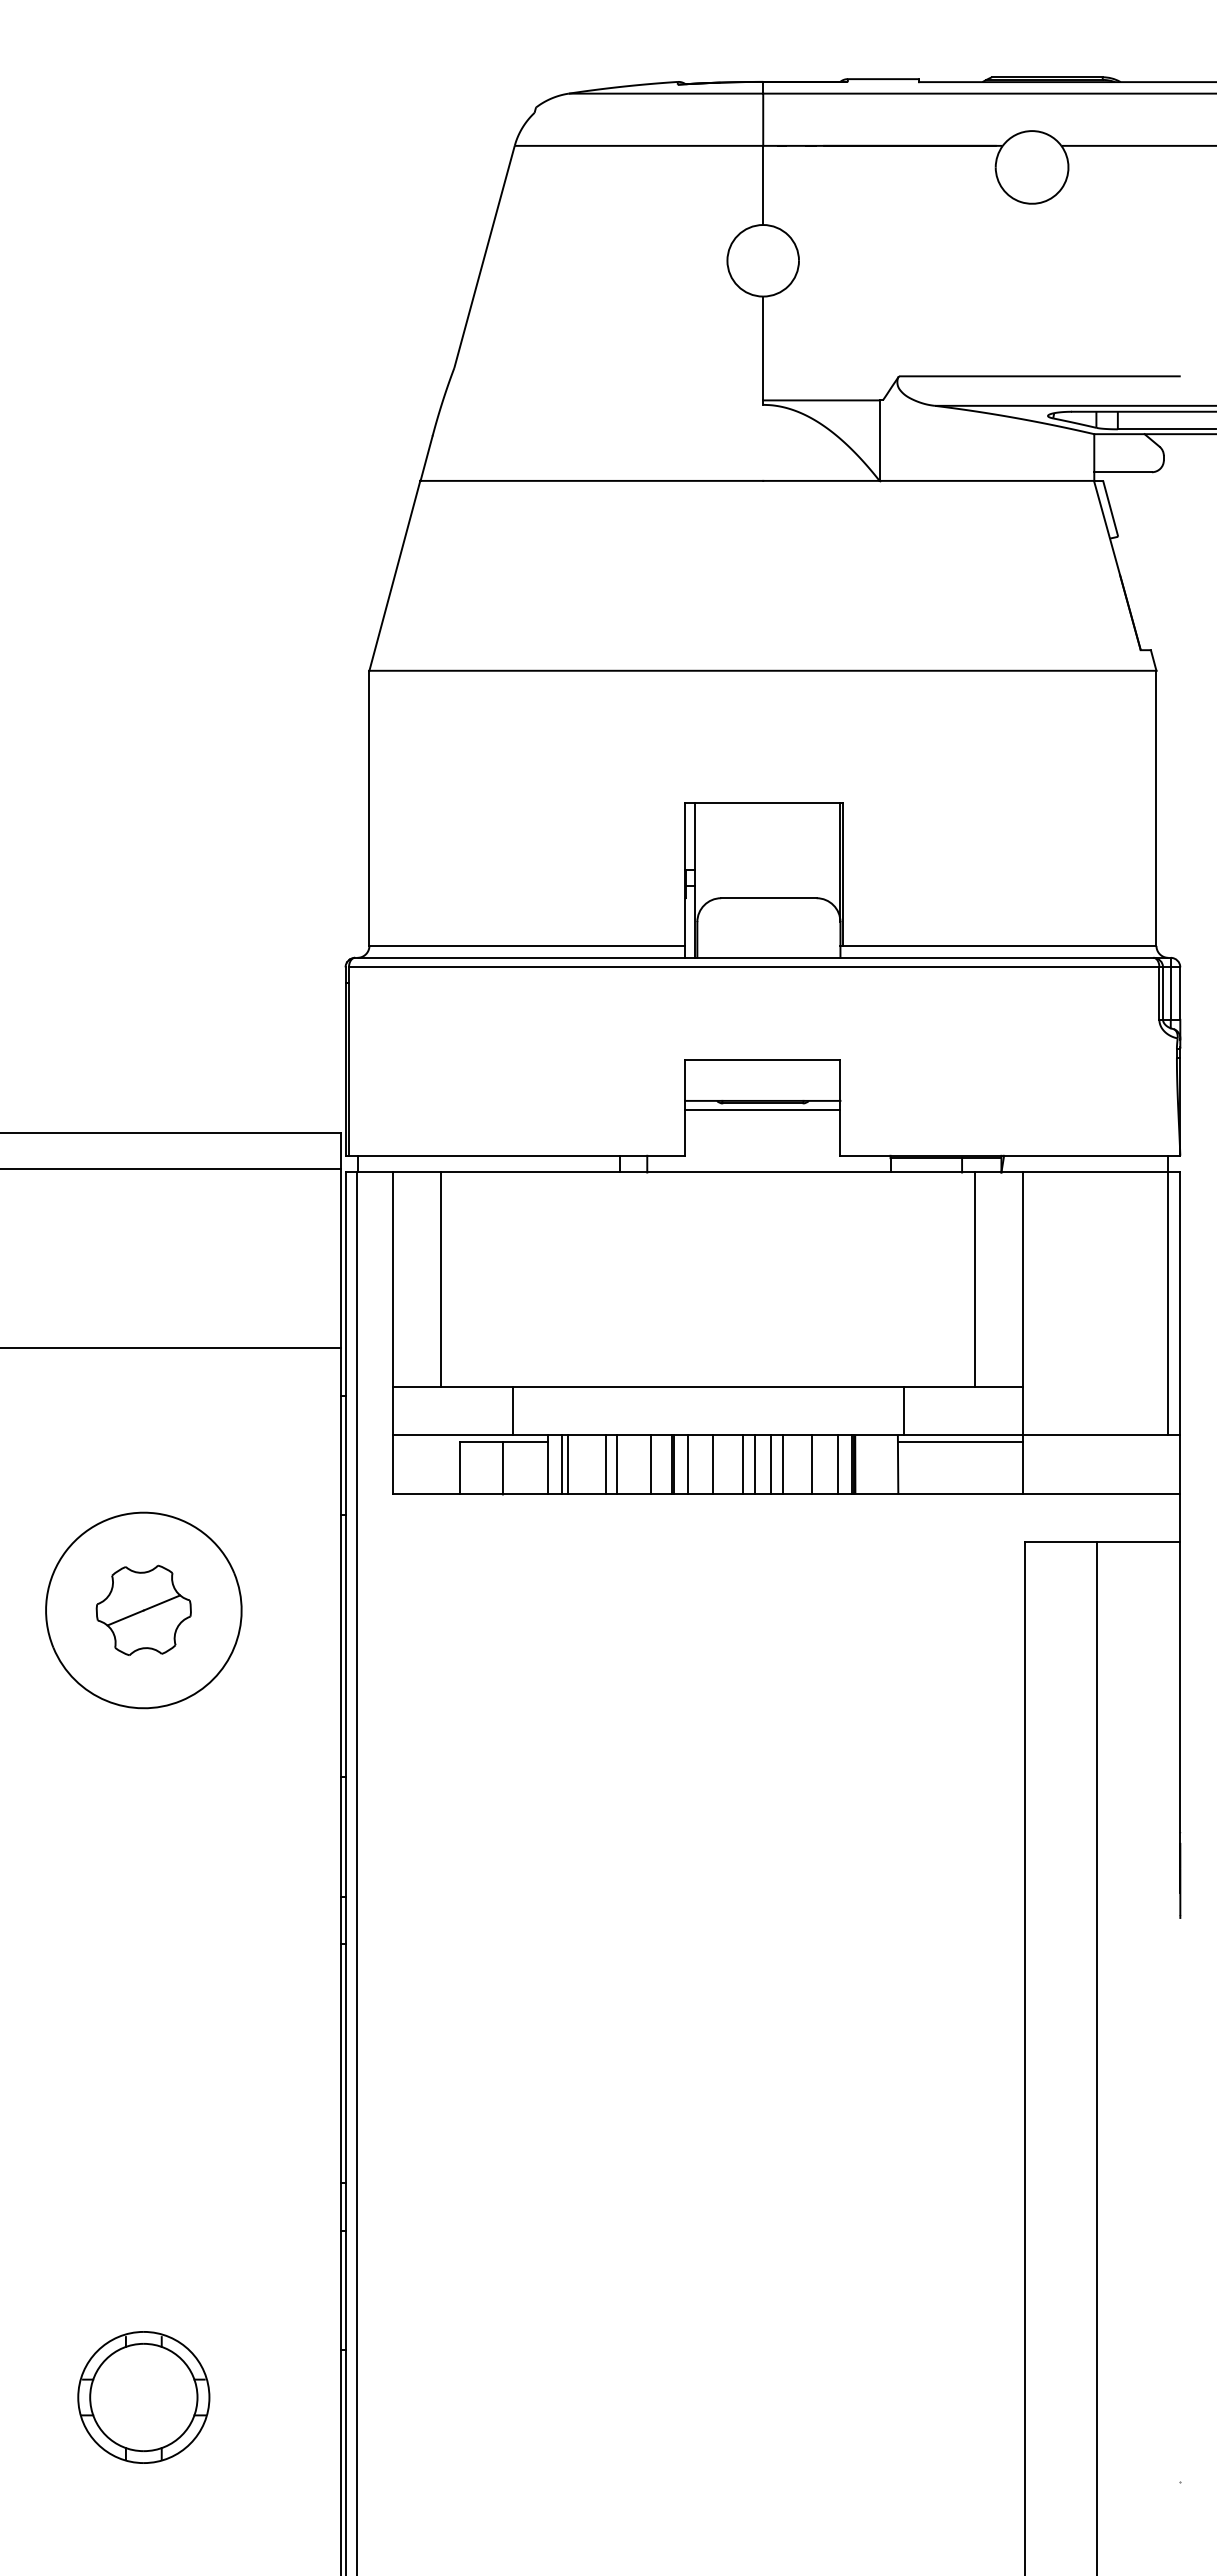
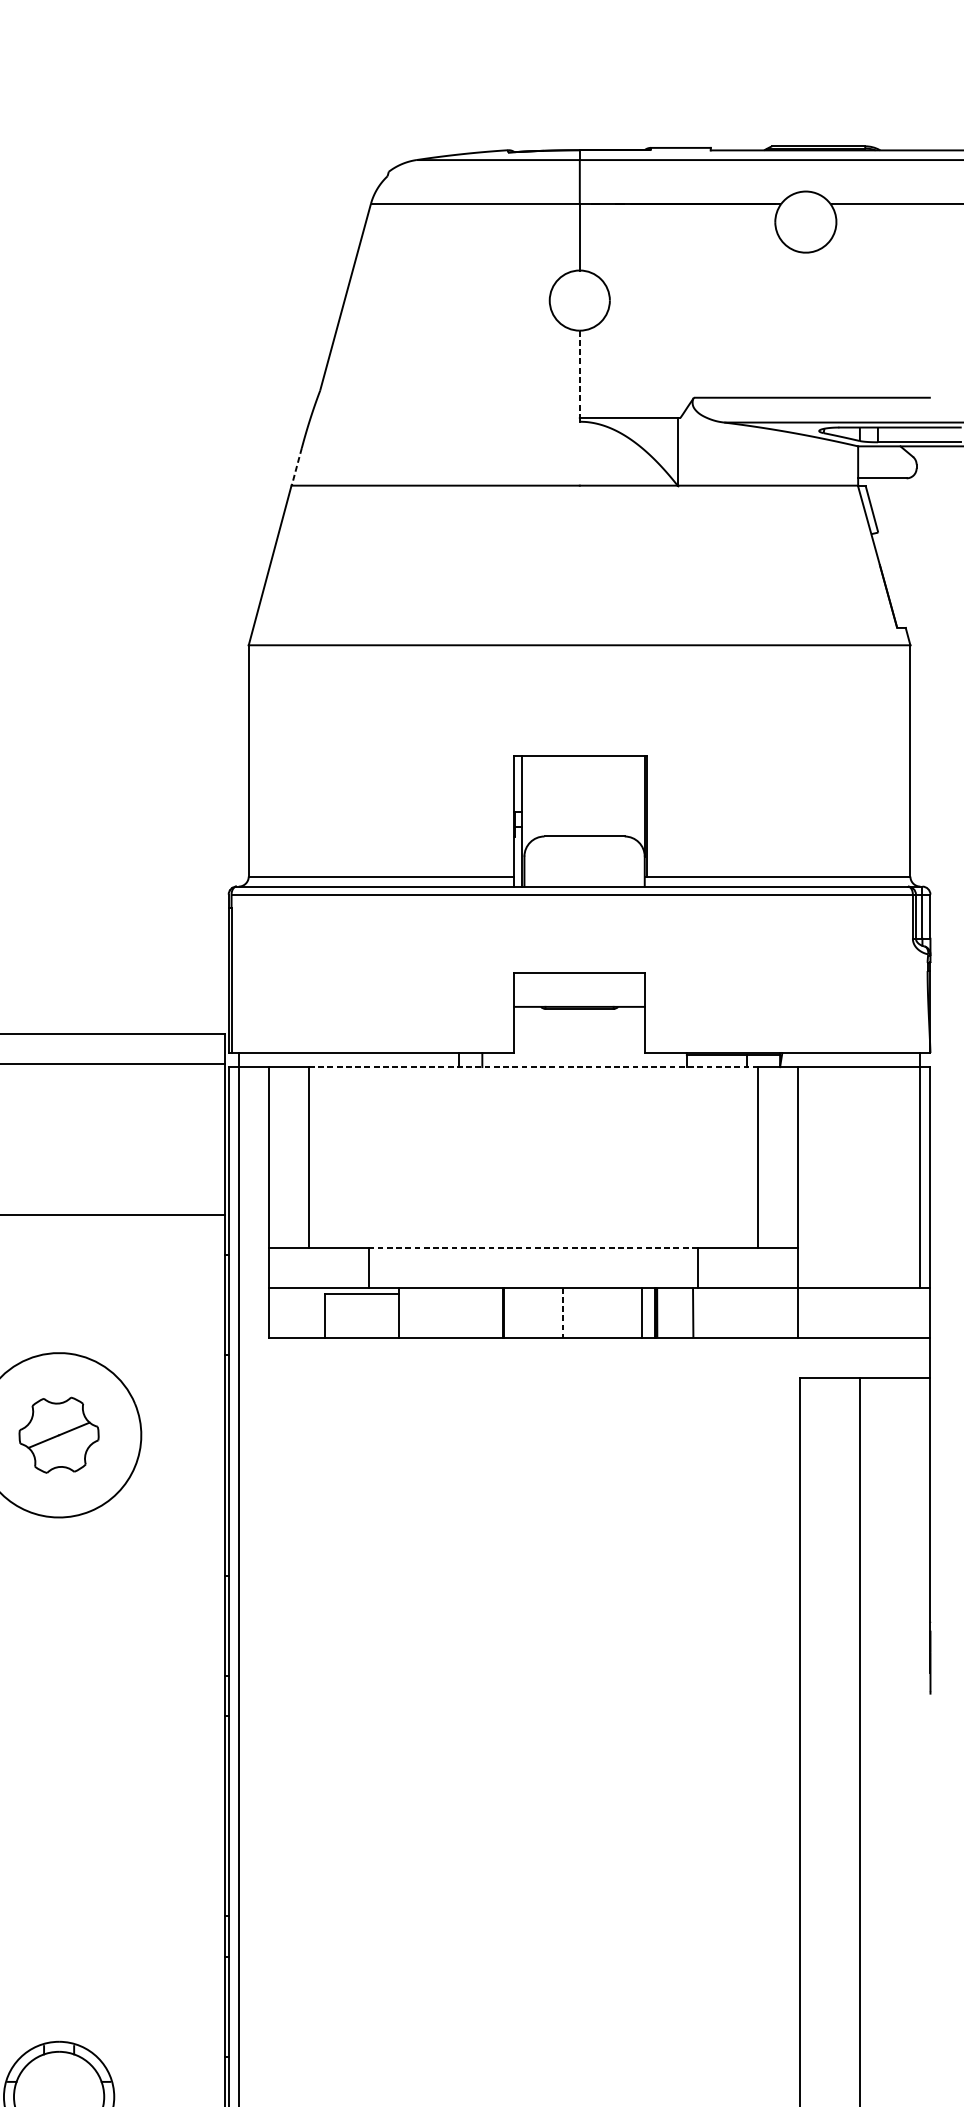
line: (763, 348) -> (580, 374), solid -> dashed
line: (426, 459) -> (296, 467), solid -> dashed
line: (762, 1110) -> (579, 1014), removed
line: (708, 1172) -> (533, 1067), solid -> dashed
line: (708, 1387) -> (533, 1247), solid -> dashed
line: (960, 1441) -> (745, 1293), removed
line: (561, 1464) -> (410, 1312), removed
line: (567, 1464) -> (415, 1312), removed
line: (605, 1464) -> (447, 1312), removed
line: (616, 1464) -> (456, 1312), removed
line: (651, 1464) -> (485, 1312), removed
line: (688, 1464) -> (516, 1312), removed
line: (713, 1464) -> (538, 1312), removed
line: (742, 1464) -> (562, 1312), solid -> dashed
line: (755, 1464) -> (573, 1312), removed
line: (770, 1464) -> (585, 1312), removed
line: (783, 1464) -> (596, 1312), removed
line: (812, 1464) -> (621, 1312), removed
line: (502, 1467) -> (360, 1315), removed

